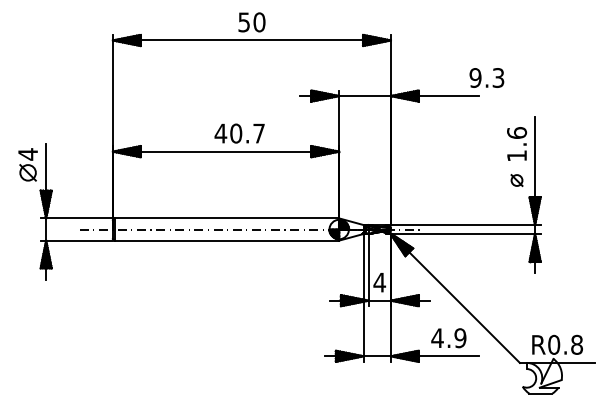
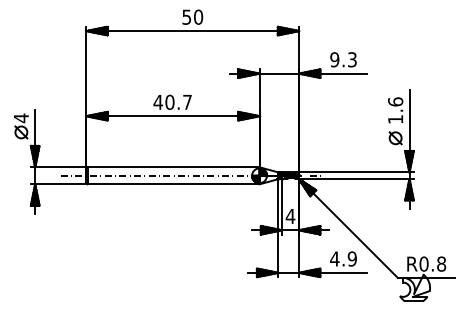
text: (486, 77) -> (343, 59), moved
text: (239, 133) -> (172, 102), moved
part: (516, 180) -> (395, 138), size x1.43

